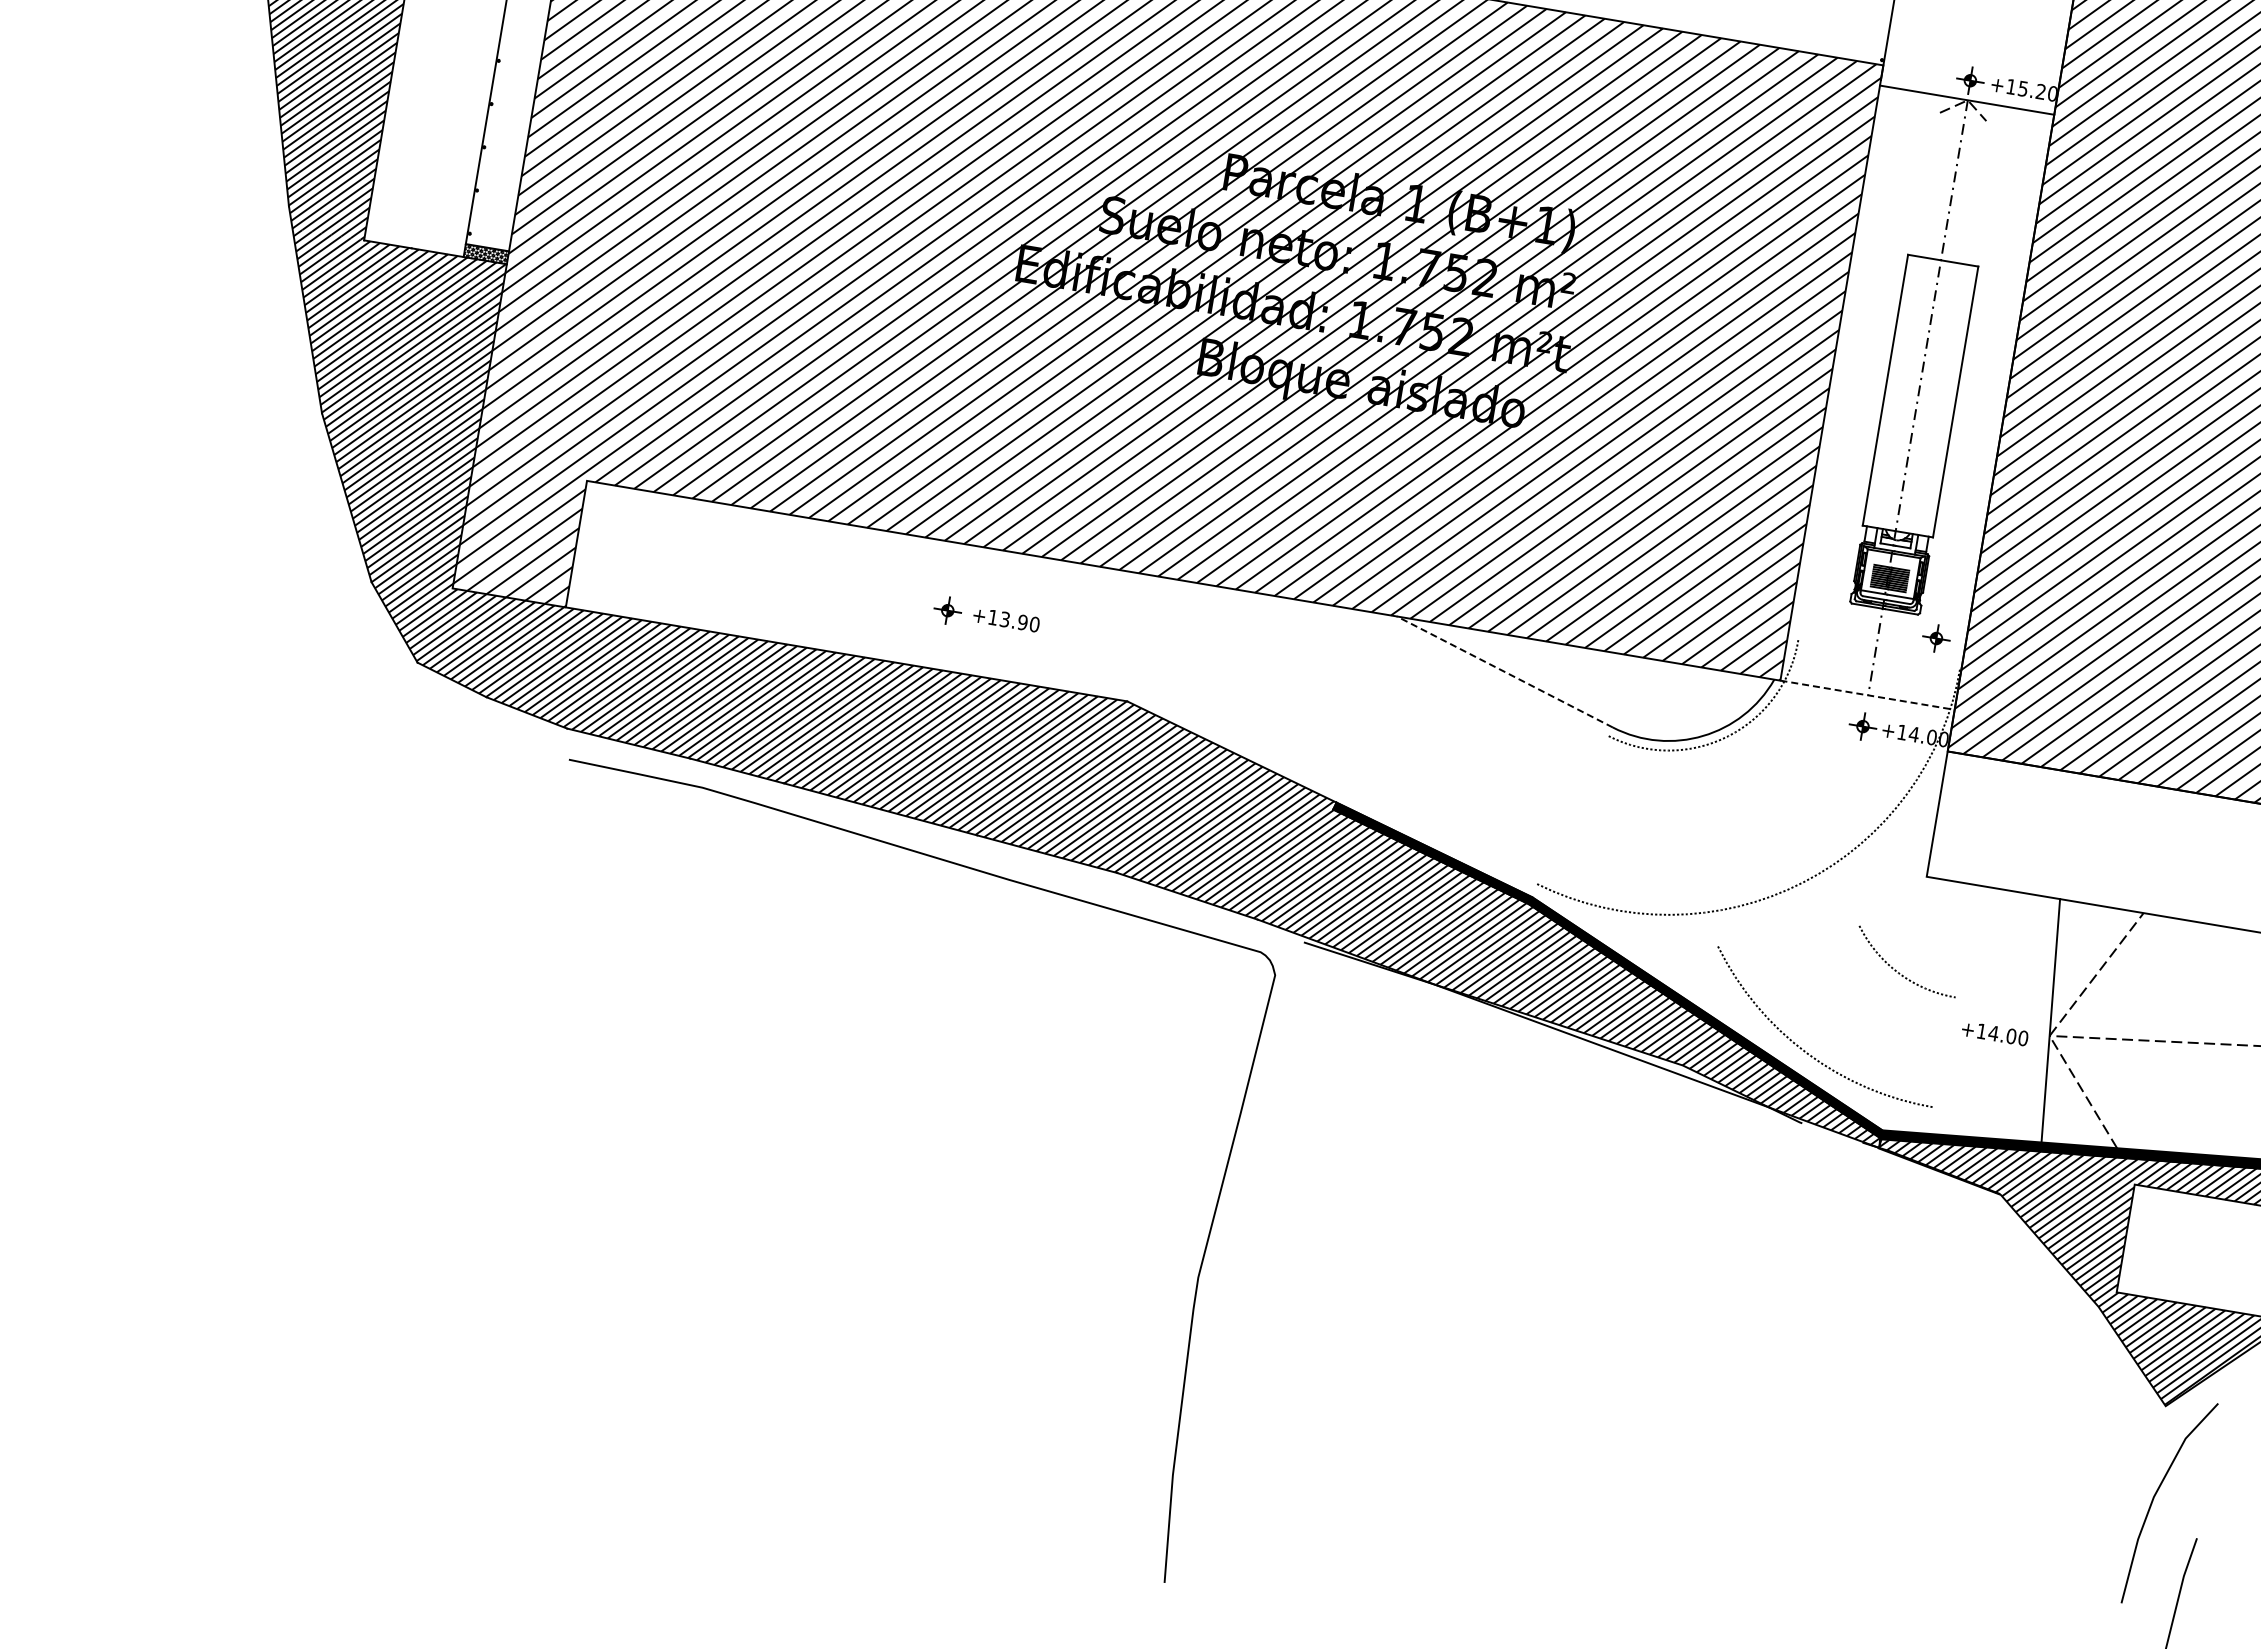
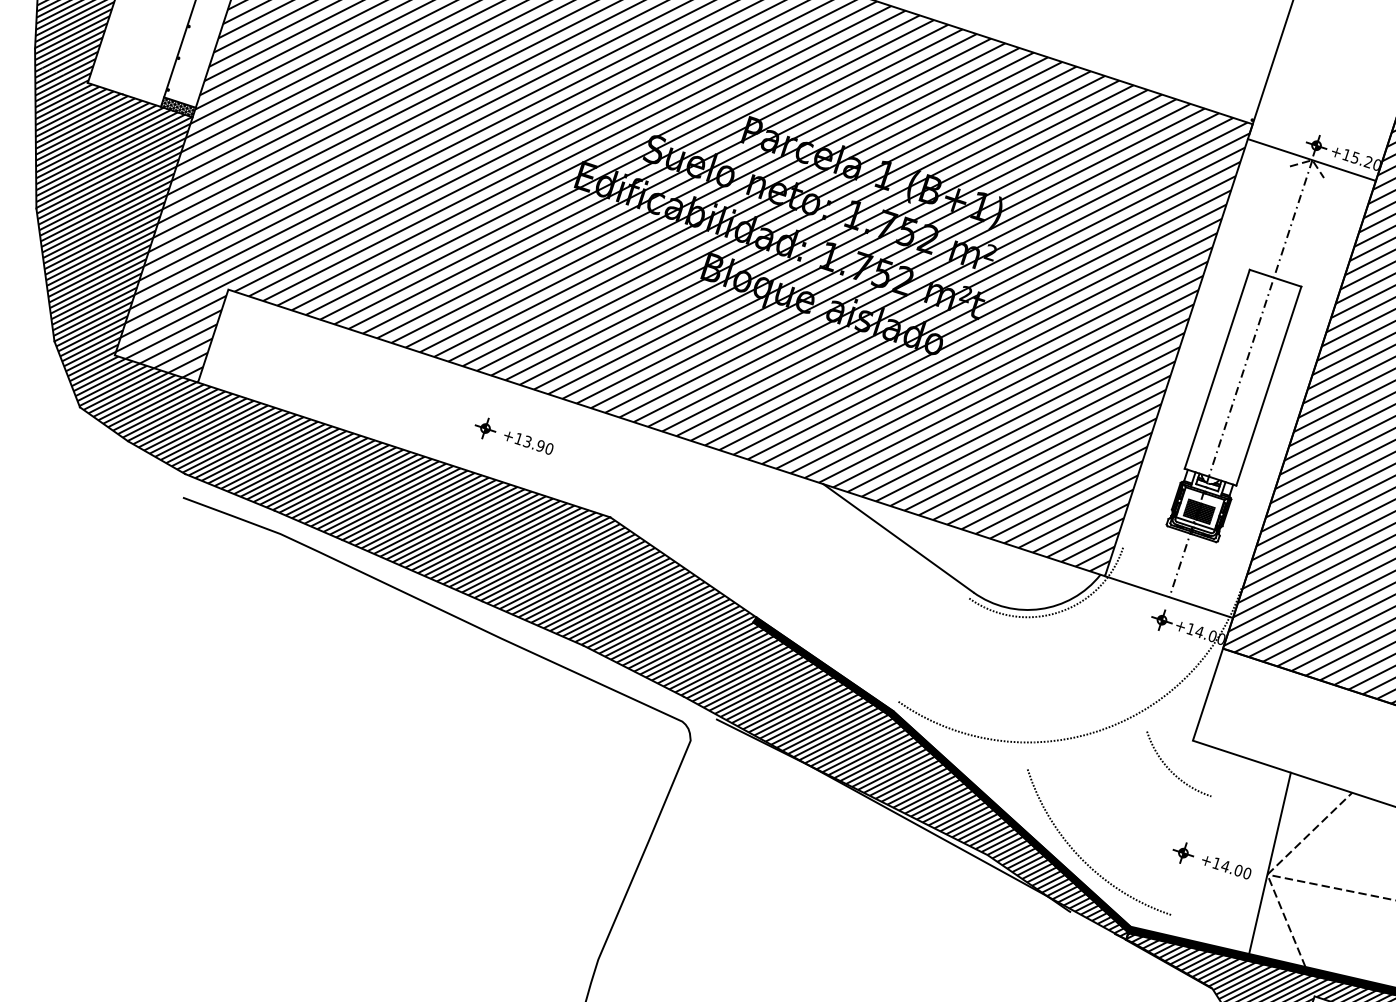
part: (1936, 638) -> (1183, 853), moved
line: (1504, 671) -> (898, 537), dashed -> solid
line: (1868, 695) -> (1169, 597), dashed -> solid
arc: (1899, 972) -> (1171, 771), moved

